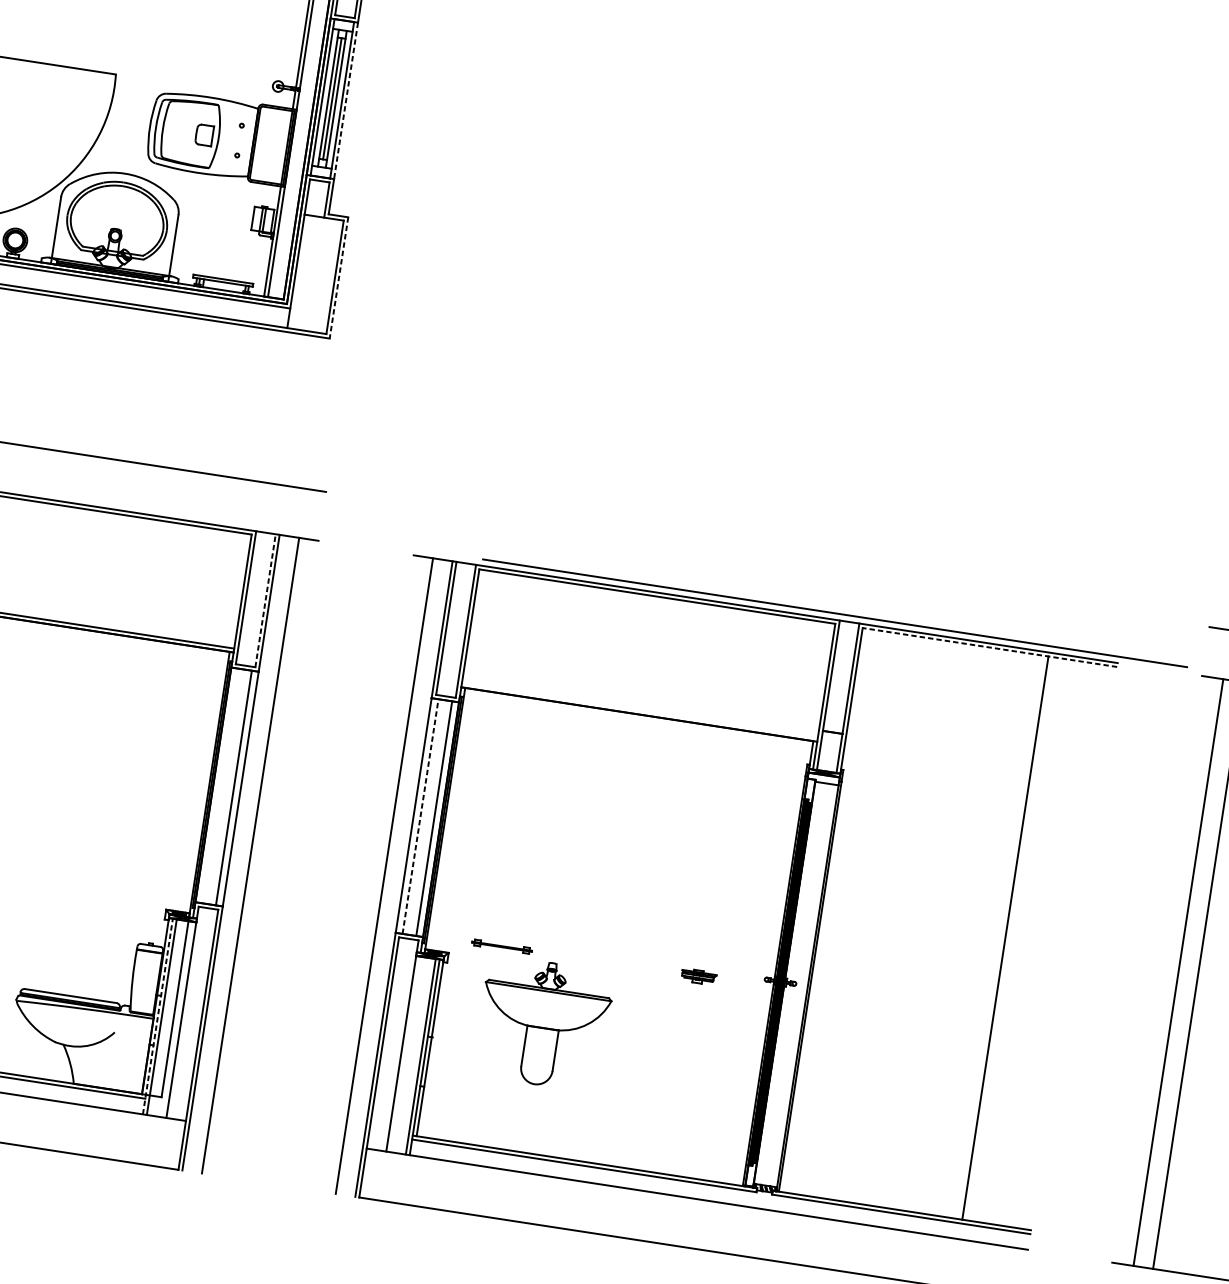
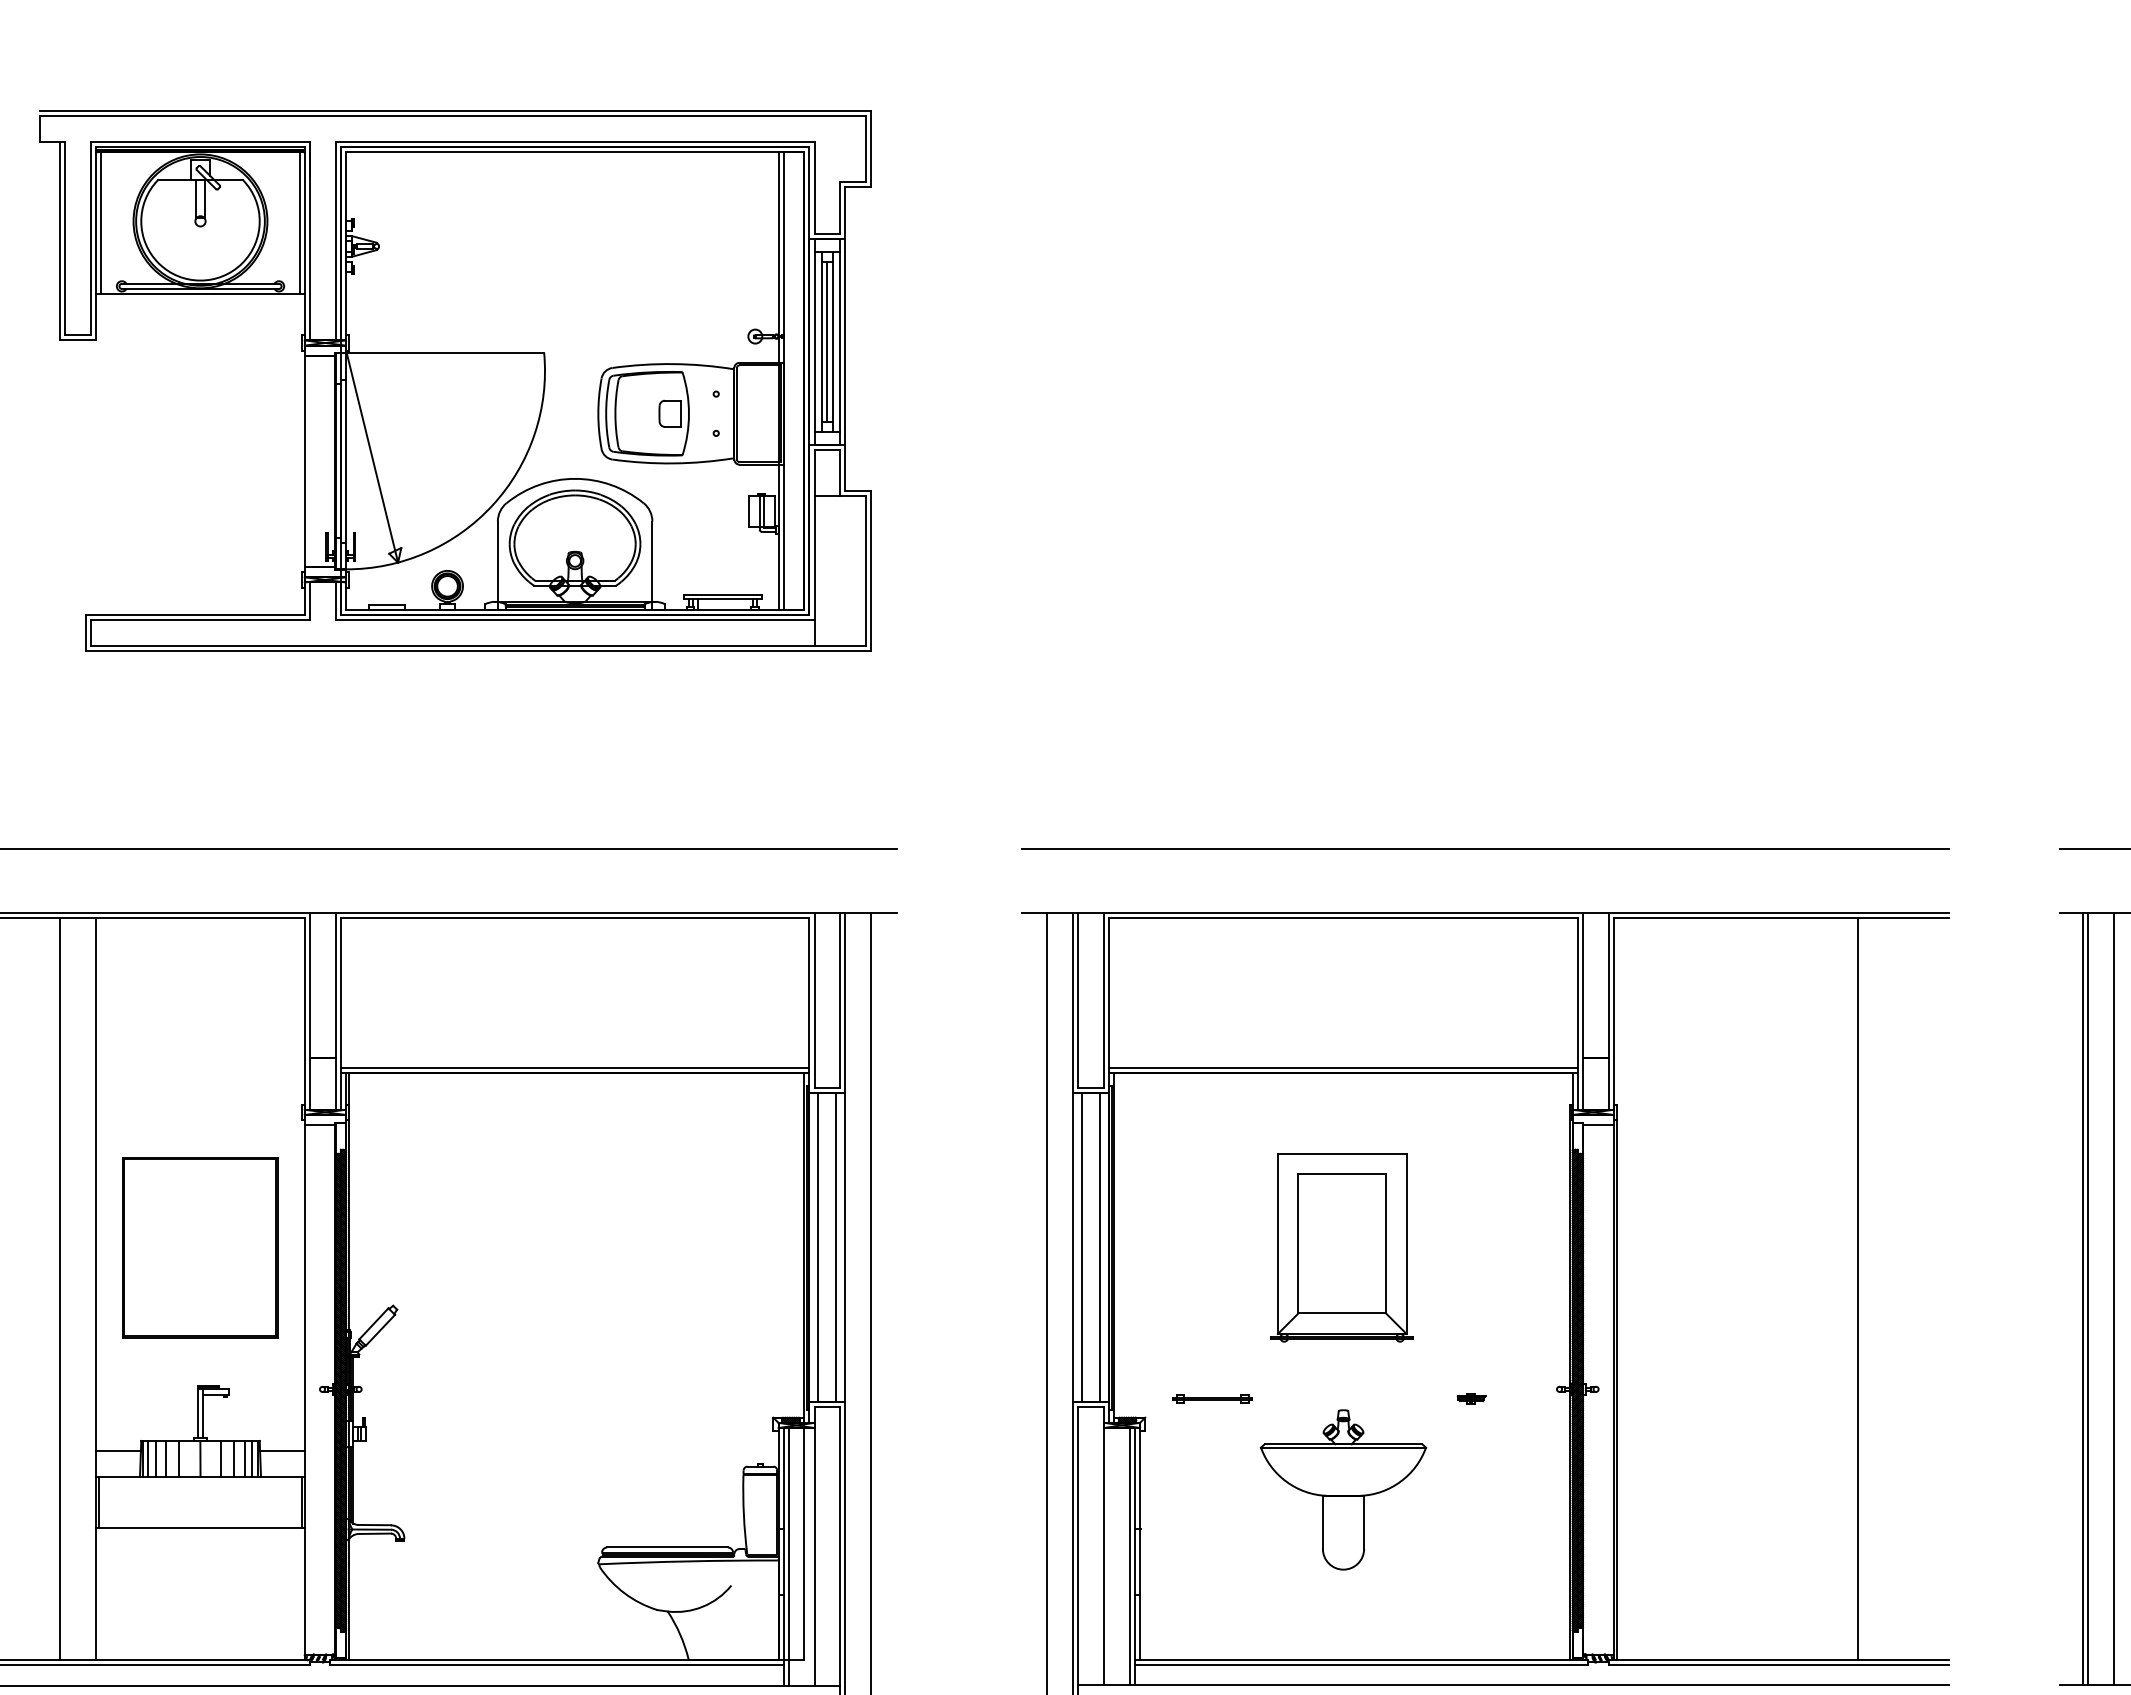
line: (346, 100) -> (845, 341), dashed -> solid
line: (339, 277) -> (871, 570), dashed -> solid
line: (265, 600) -> (840, 1000), dashed -> solid
line: (835, 613) -> (1485, 848), moved
line: (989, 647) -> (1780, 918), dashed -> solid
line: (639, 710) -> (1343, 1068), added
line: (220, 785) -> (818, 1247), added
line: (420, 816) -> (1082, 1247), dashed -> solid
part: (617, 846) -> (1341, 1247), added
line: (1174, 972) -> (2082, 1299), added
part: (698, 976) -> (1471, 1398), size x0.62
line: (157, 1016) -> (783, 1556), dashed -> solid
part: (543, 1023) -> (1343, 1489), moved

